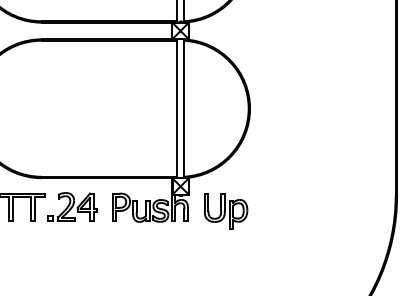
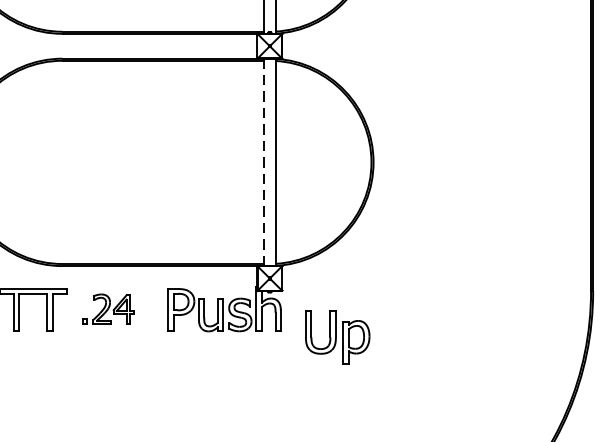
line: (176, 108) -> (263, 162), solid -> dashed
part: (72, 206) -> (108, 308), size x0.7
part: (225, 211) -> (336, 338), moved

